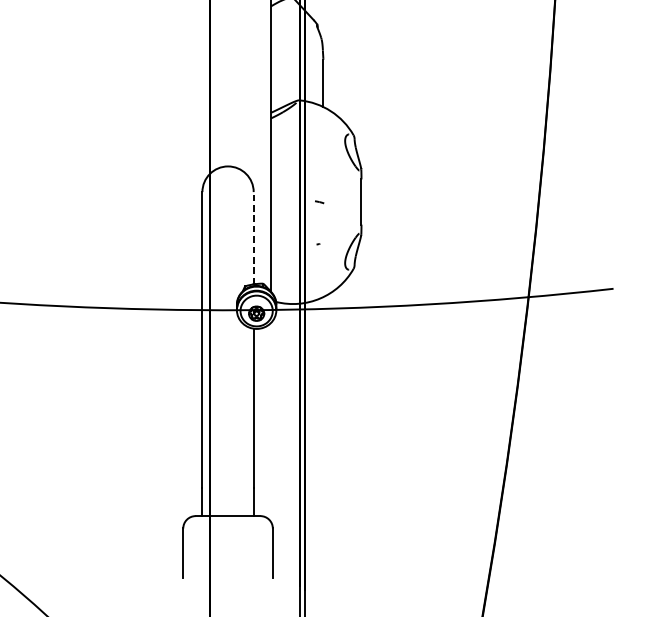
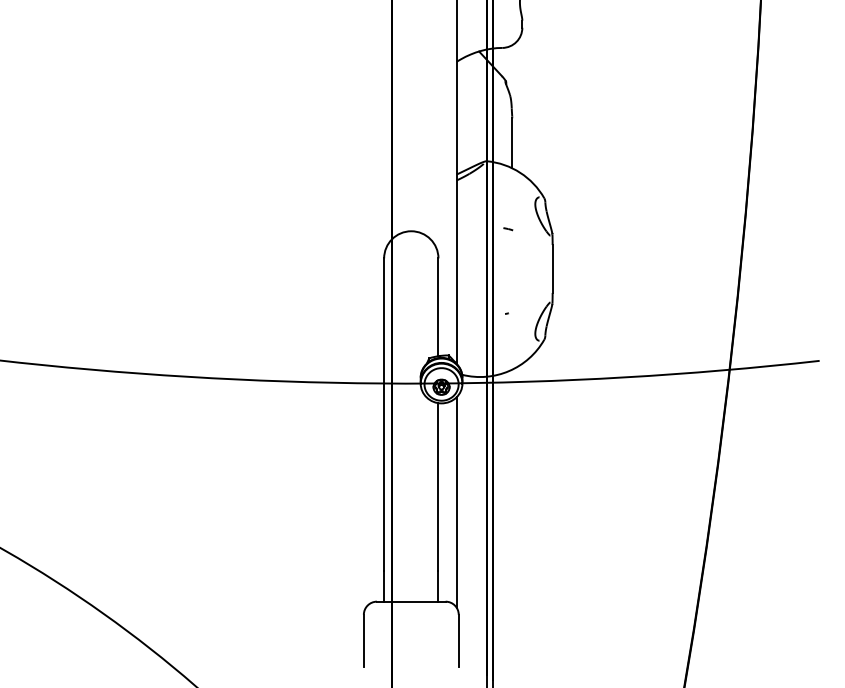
part: (319, 202) -> (508, 229), moved
line: (253, 238) -> (438, 307), dashed -> solid
line: (270, 422) -> (456, 502), added

